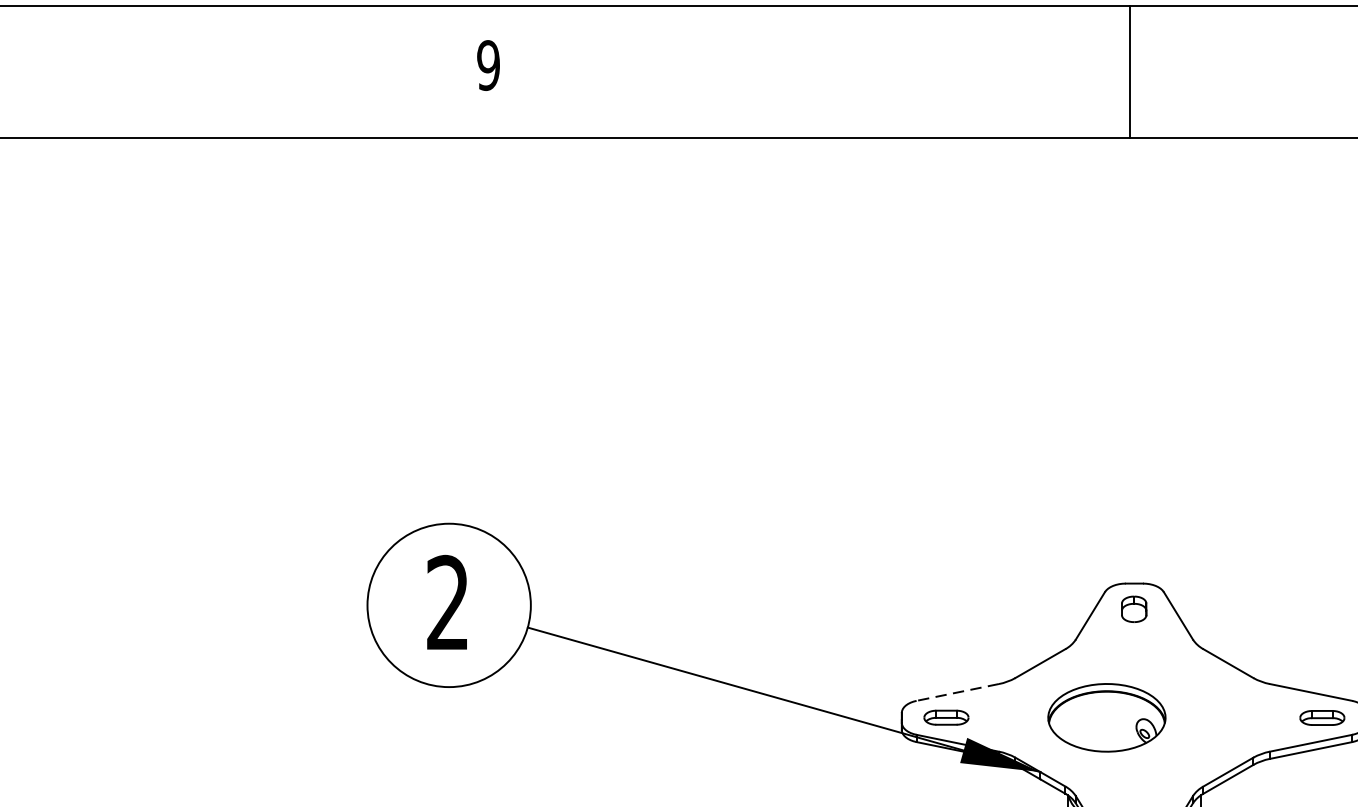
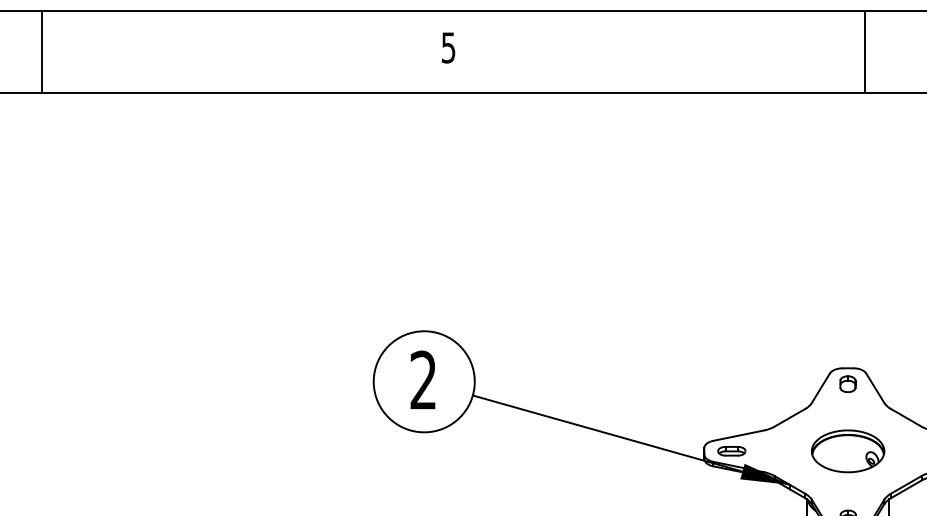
text: (488, 64) -> (448, 47), 9 -> 5
line: (1130, 71) -> (864, 51), moved
line: (957, 692) -> (738, 435), dashed -> solid
part: (1107, 718) -> (848, 451), moved

